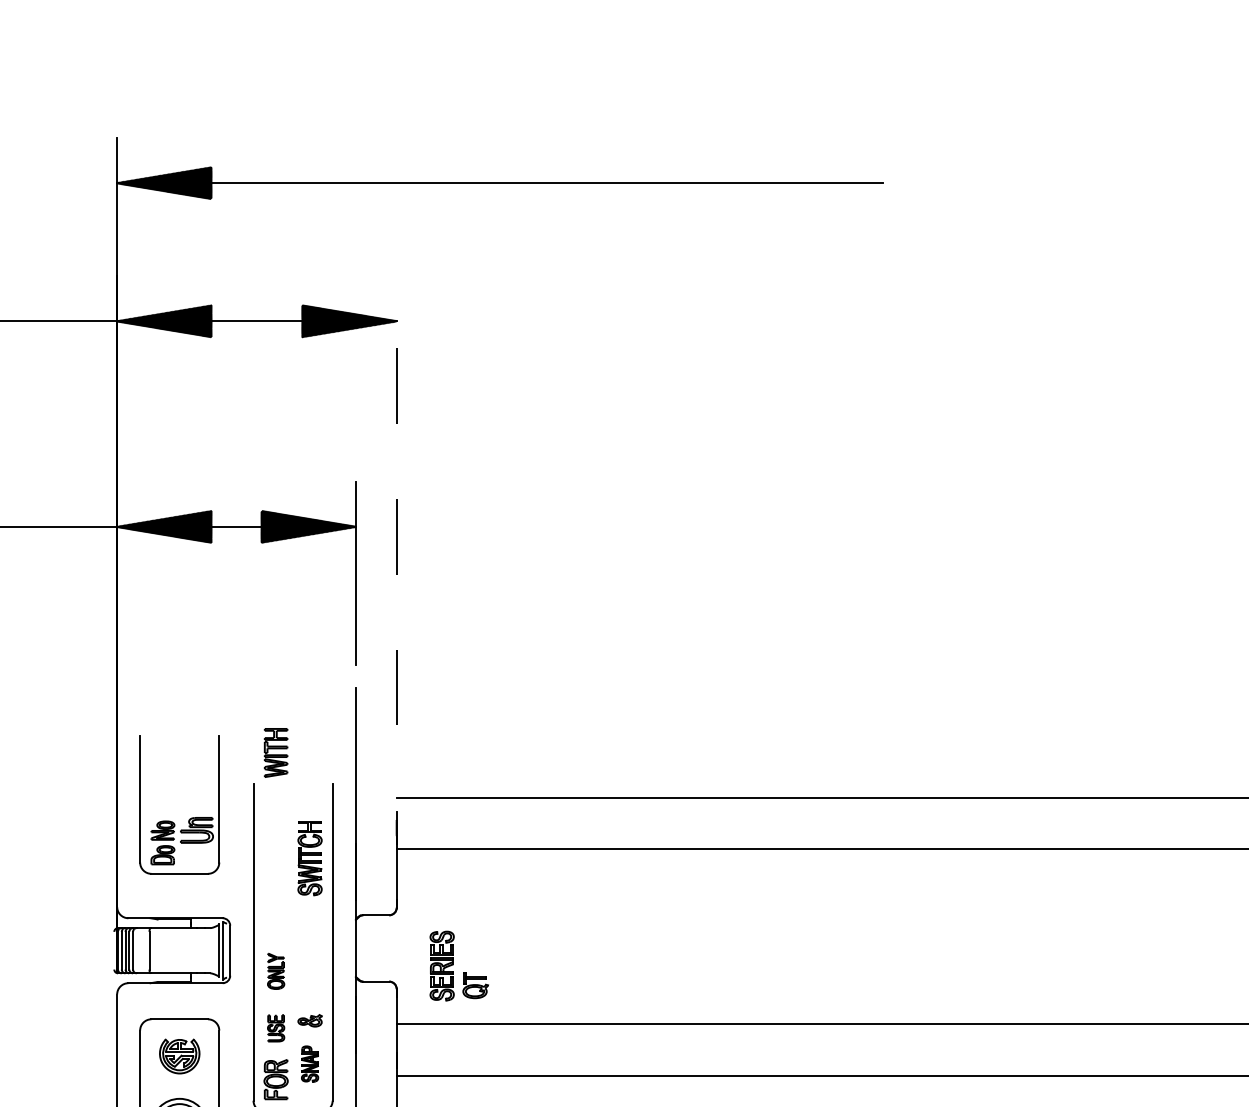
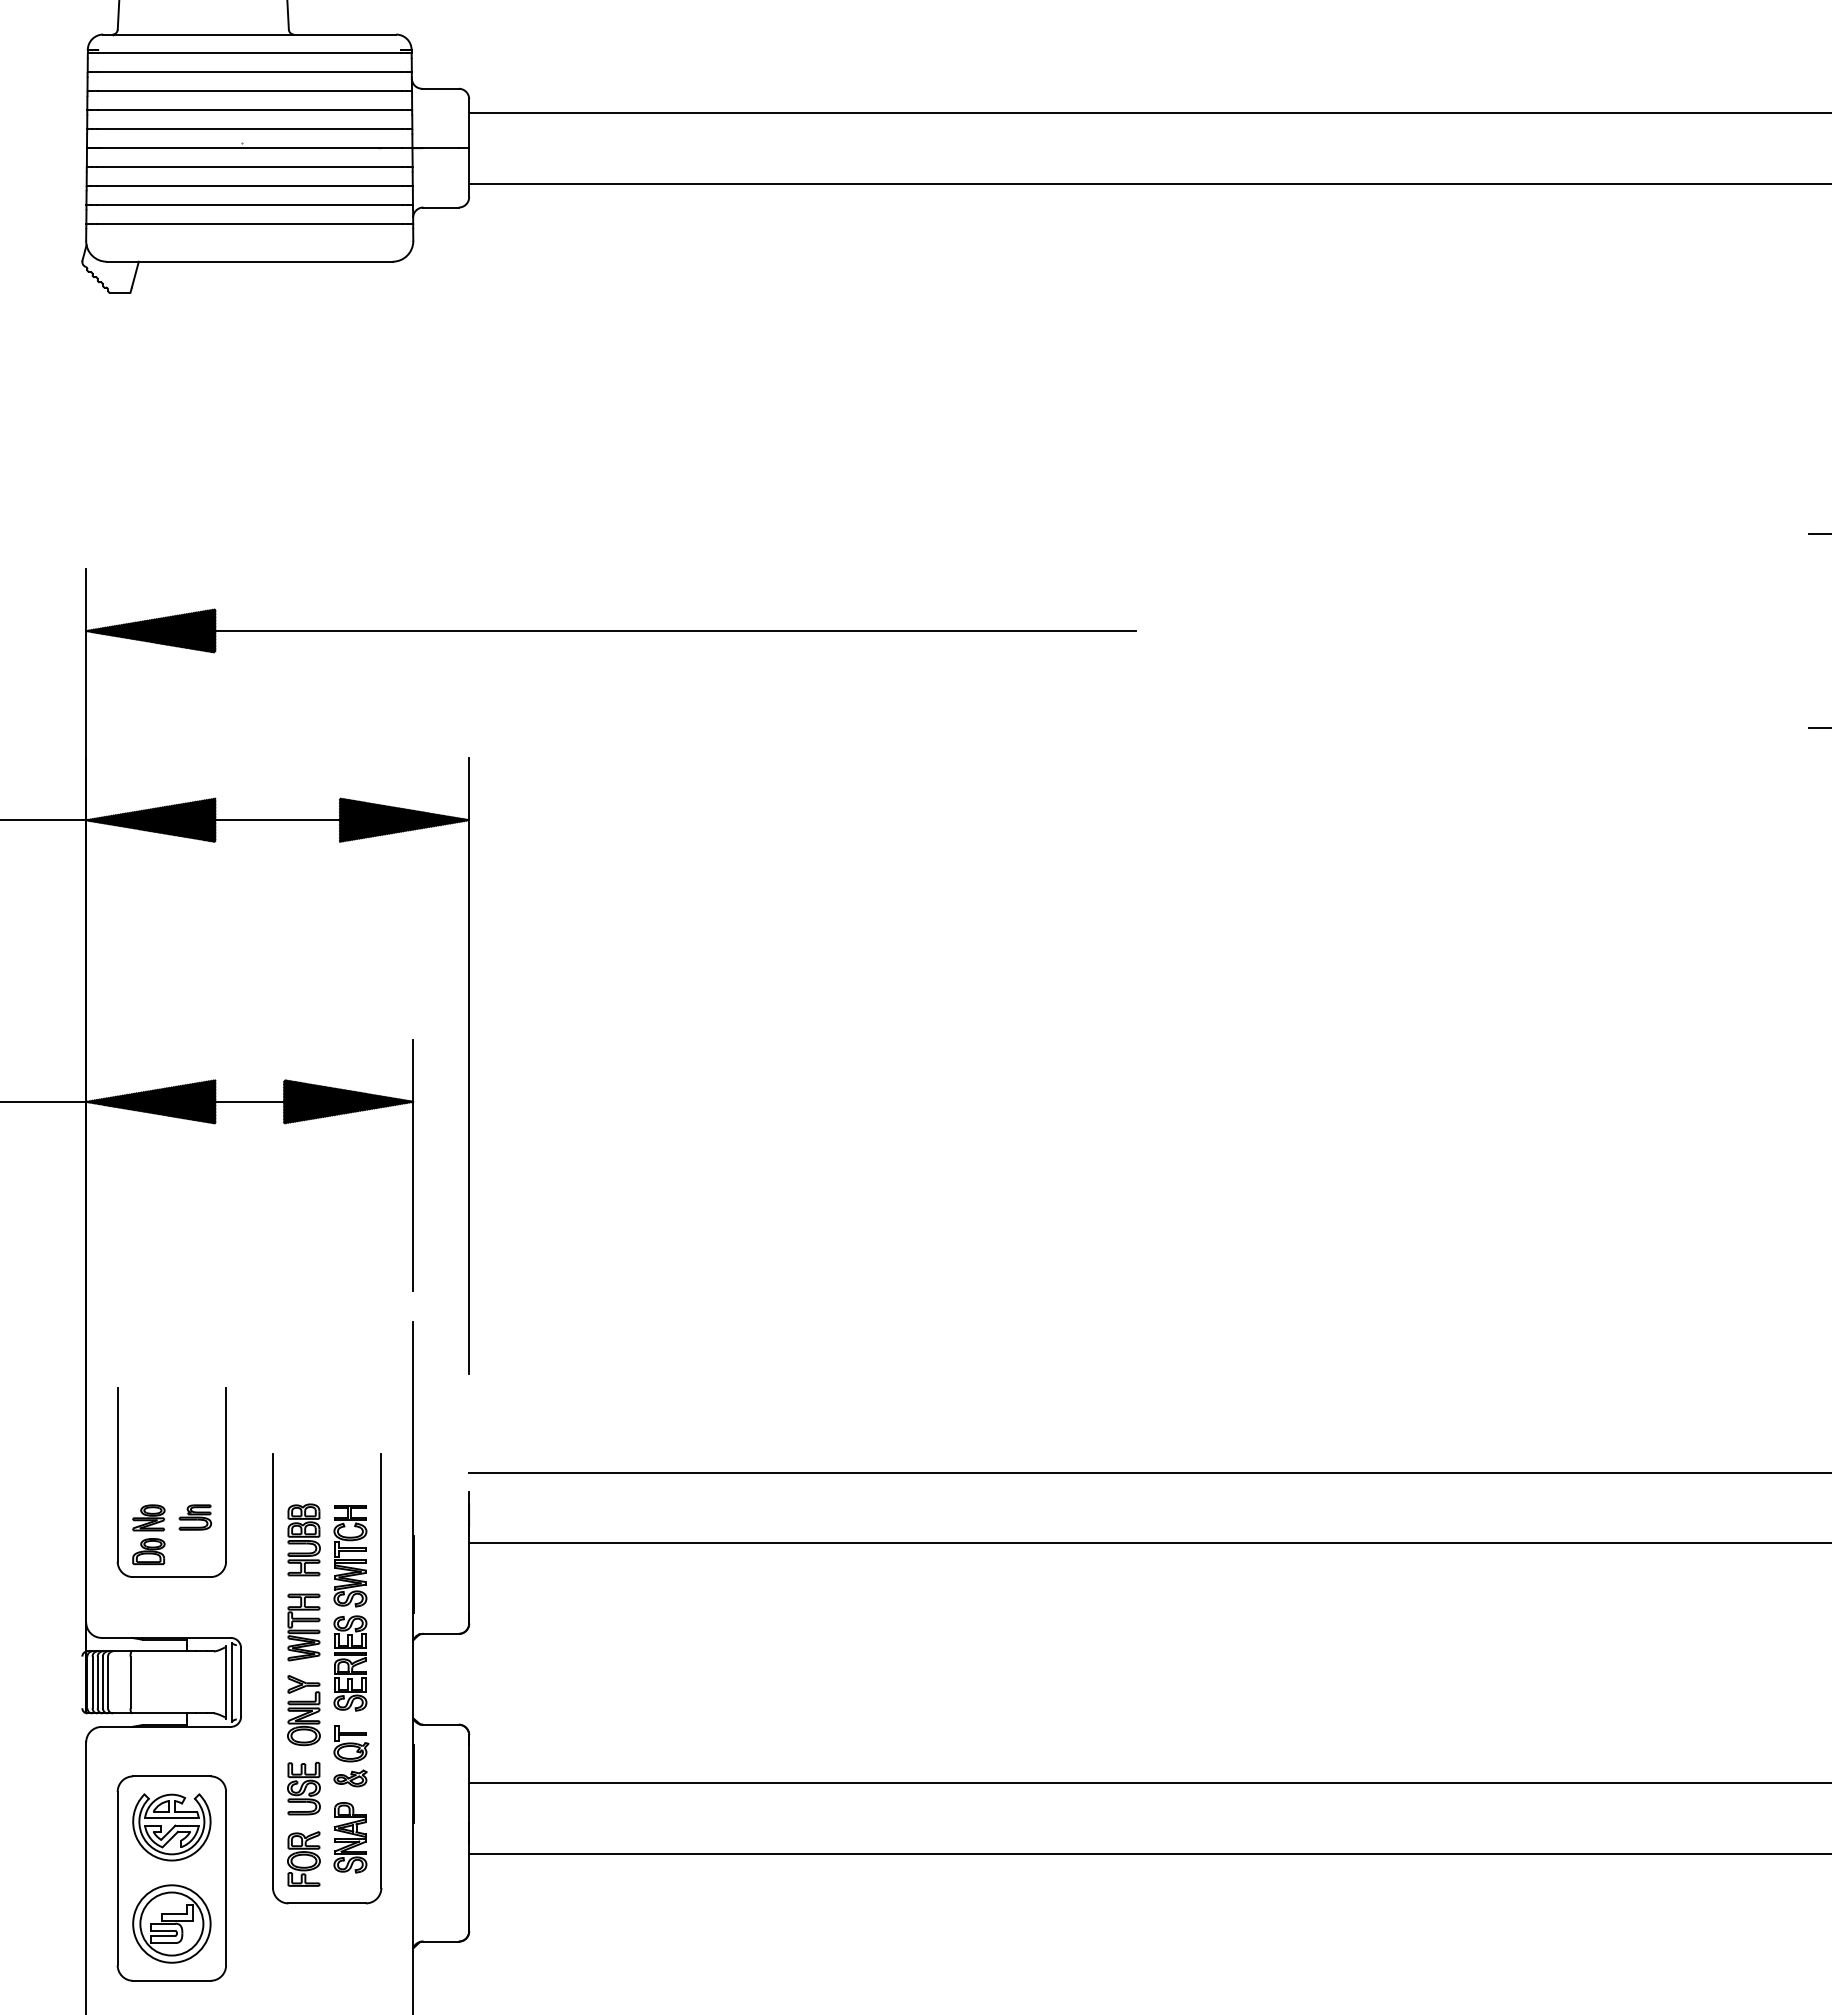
line: (396, 500) -> (469, 1065), dashed -> solid
part: (275, 752) -> (303, 1627), moved
part: (196, 830) -> (194, 1517), size x0.71
part: (275, 846) -> (303, 1539), added
part: (442, 966) -> (350, 1663), moved
part: (275, 971) -> (303, 1710), size x1.43
part: (475, 985) -> (351, 1743), moved
part: (275, 1028) -> (303, 1788), size x1.43
part: (179, 1056) -> (171, 1827), size x1.43
part: (310, 1063) -> (350, 1837), size x1.43

